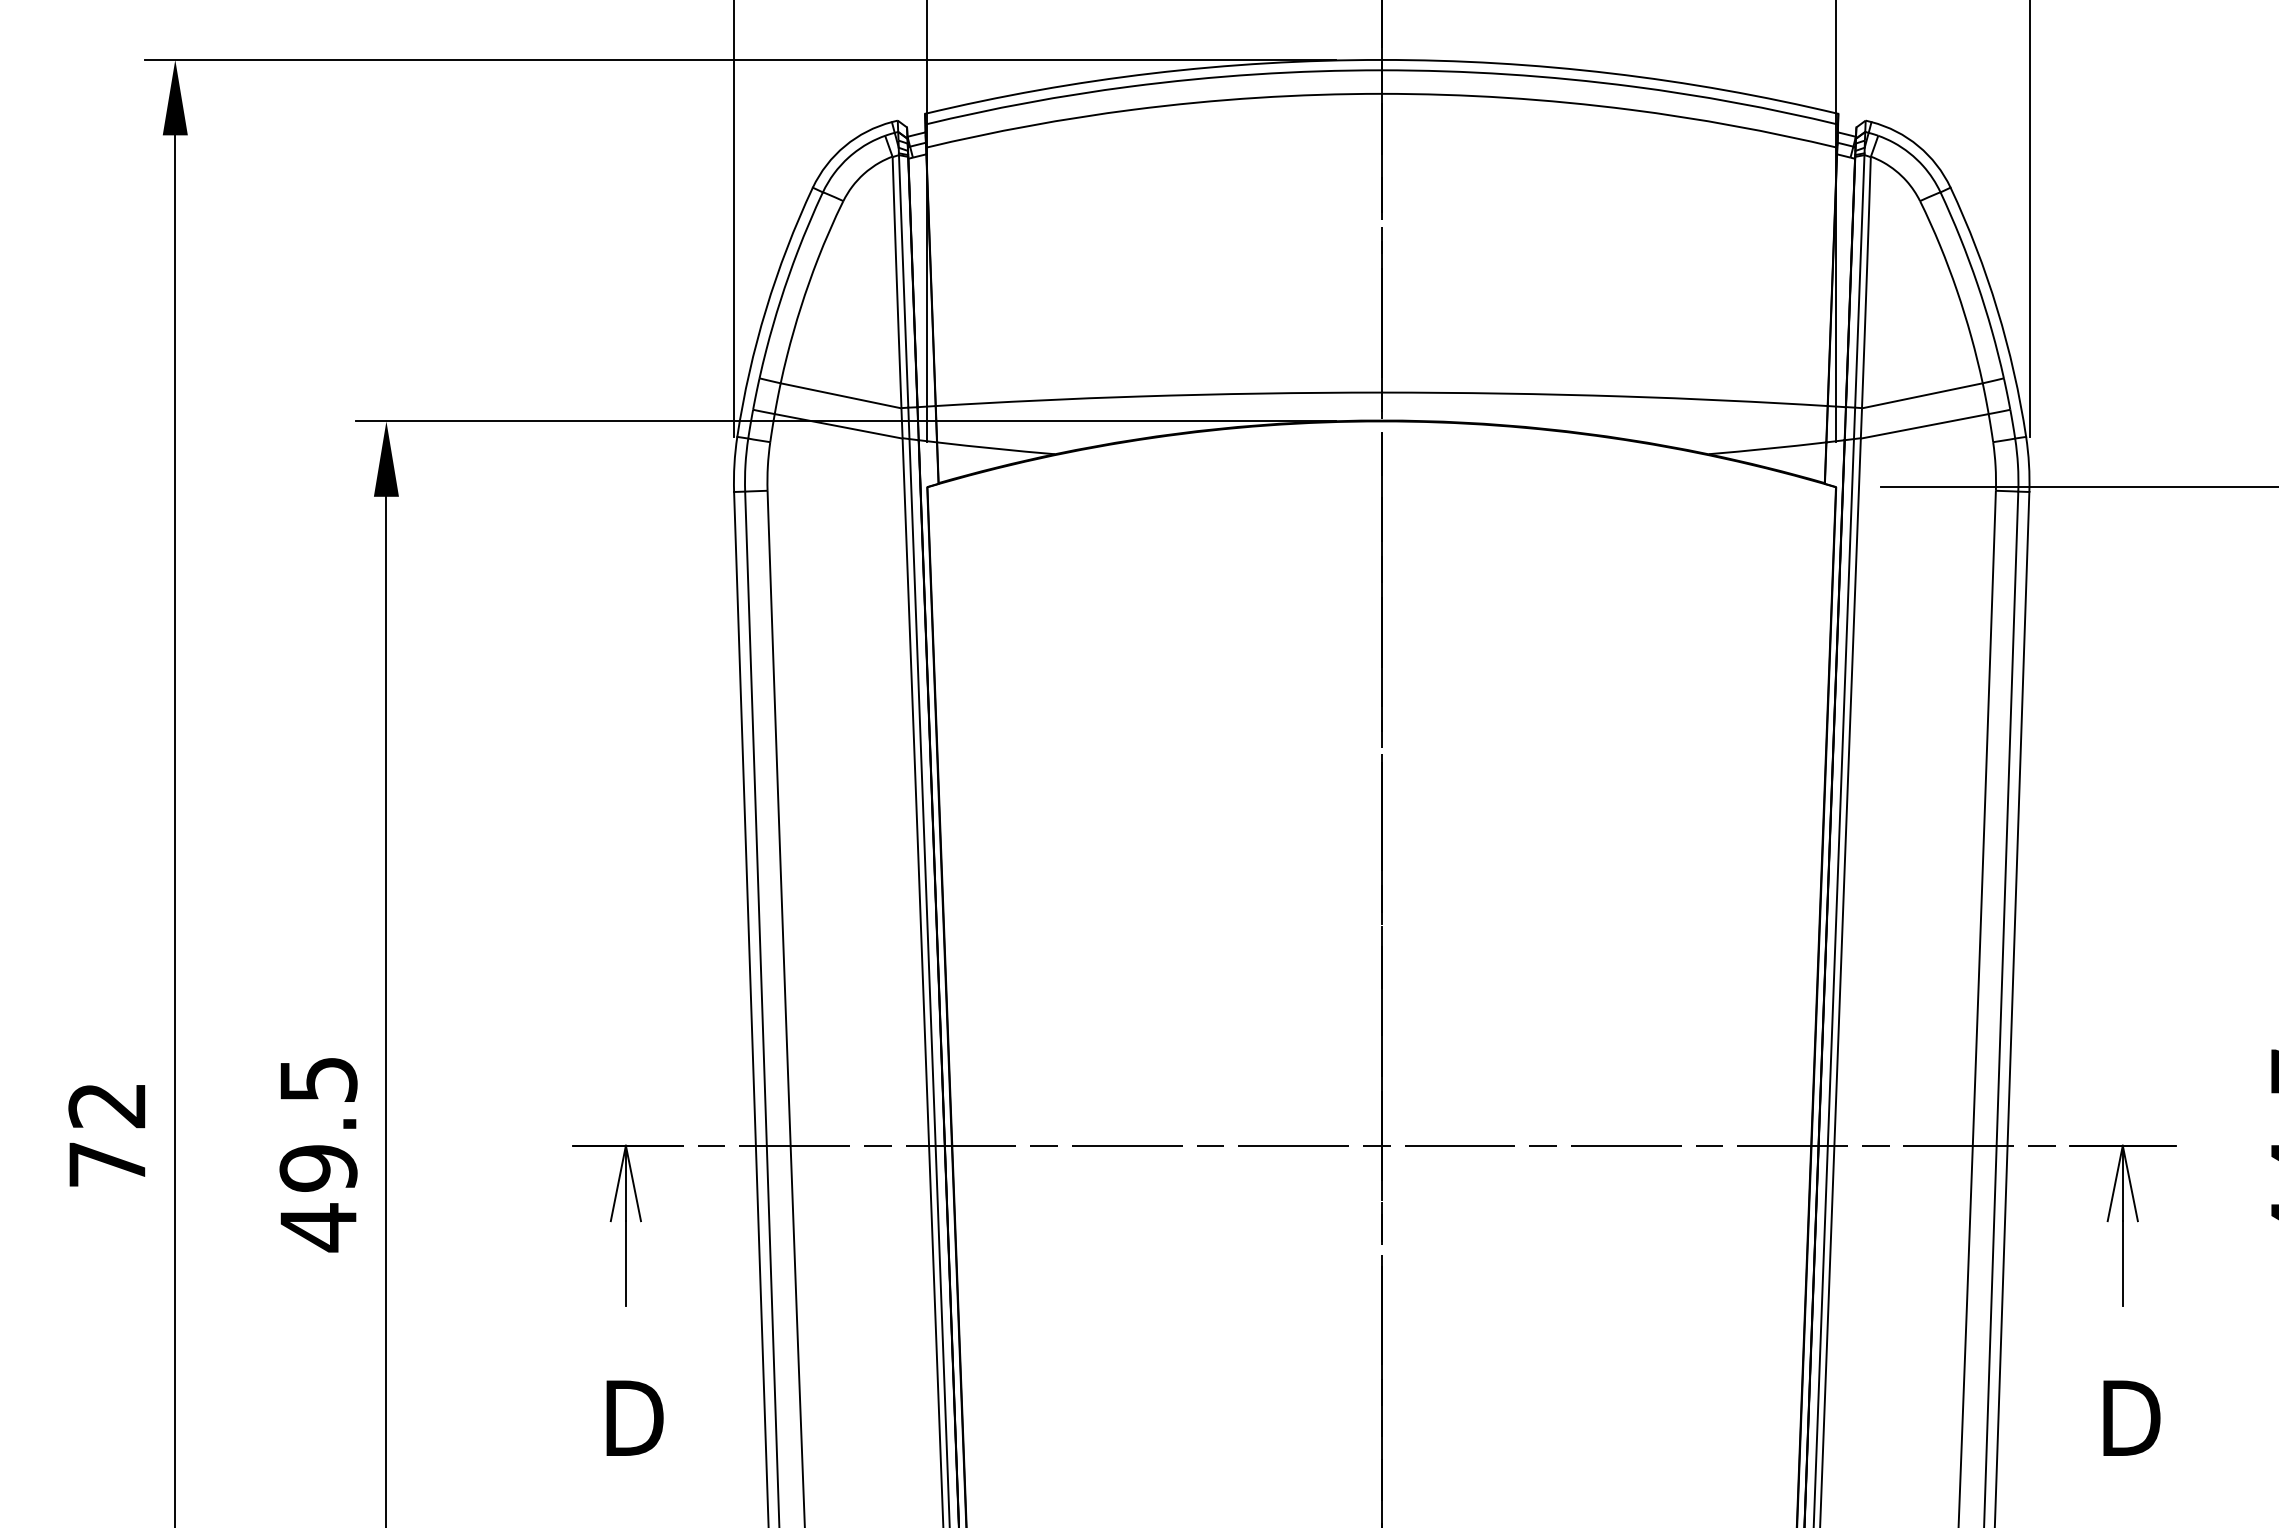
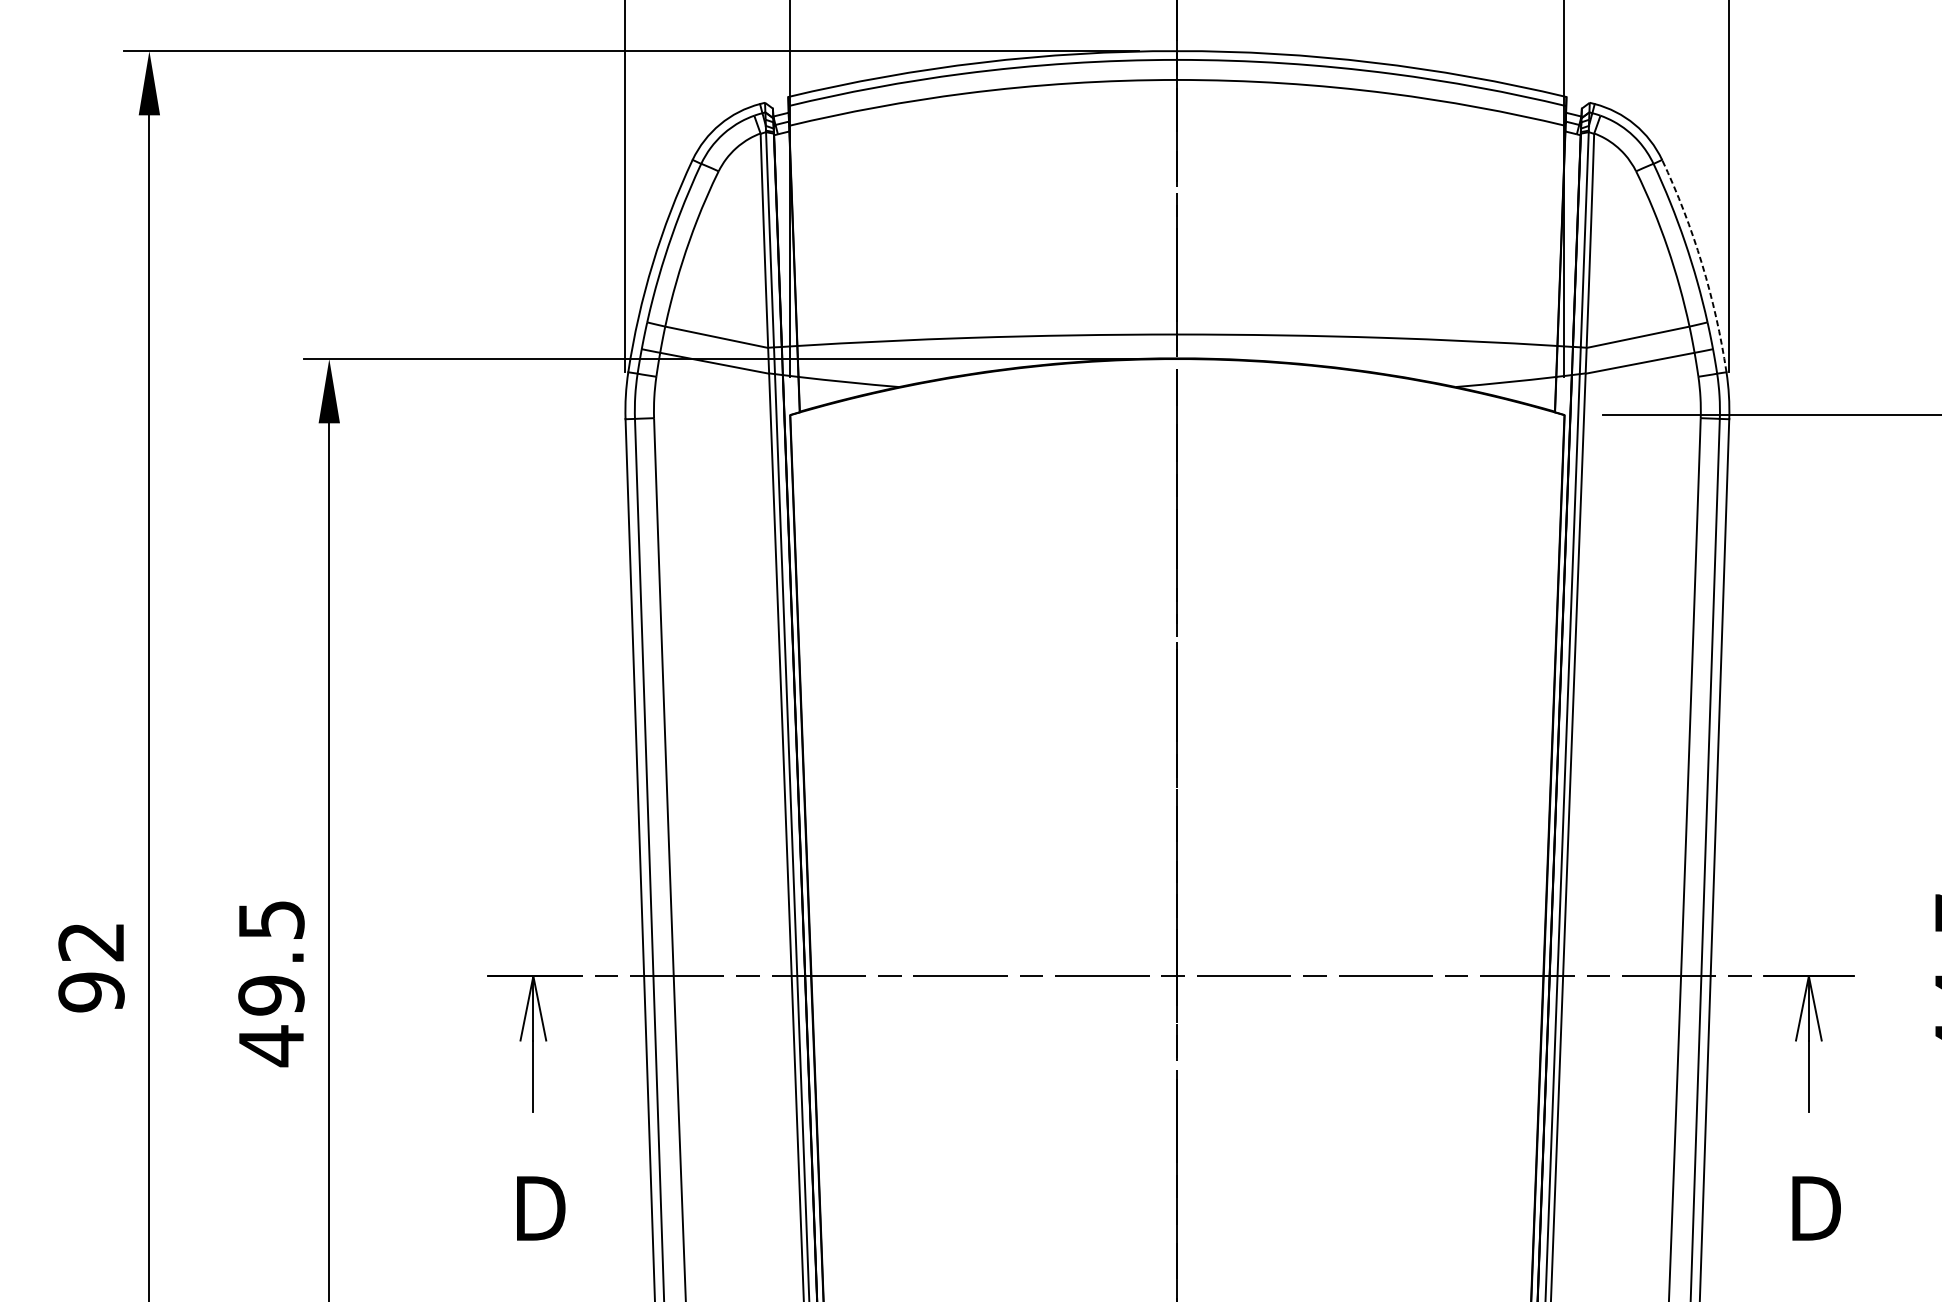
arc: (1997, 309) -> (1702, 263), solid -> dashed
text: (107, 1164) -> (91, 992), 72 -> 92

